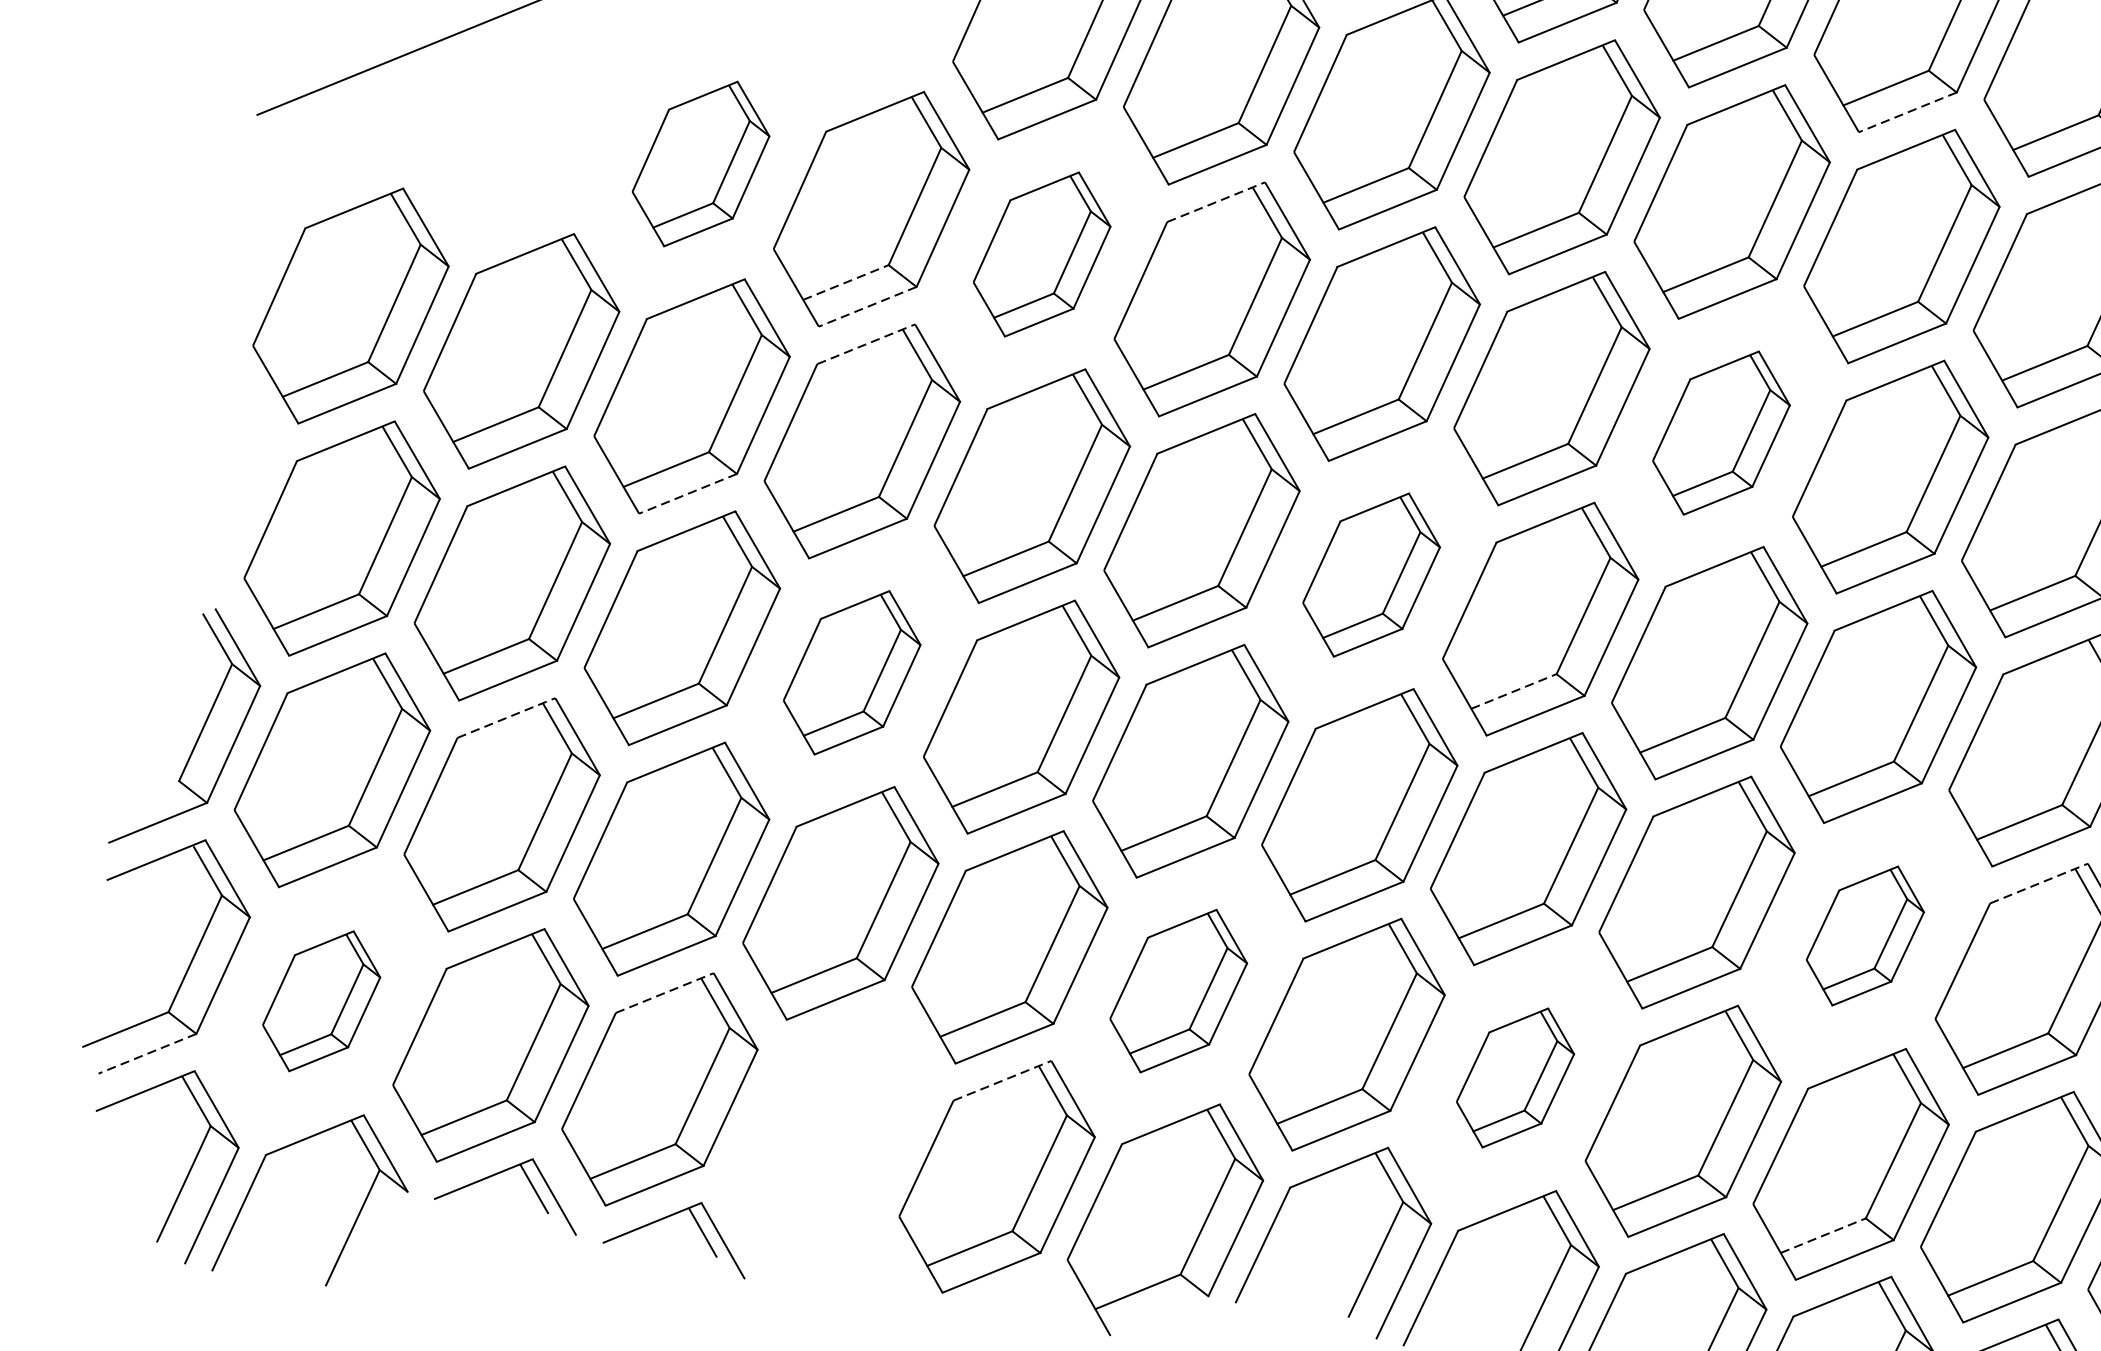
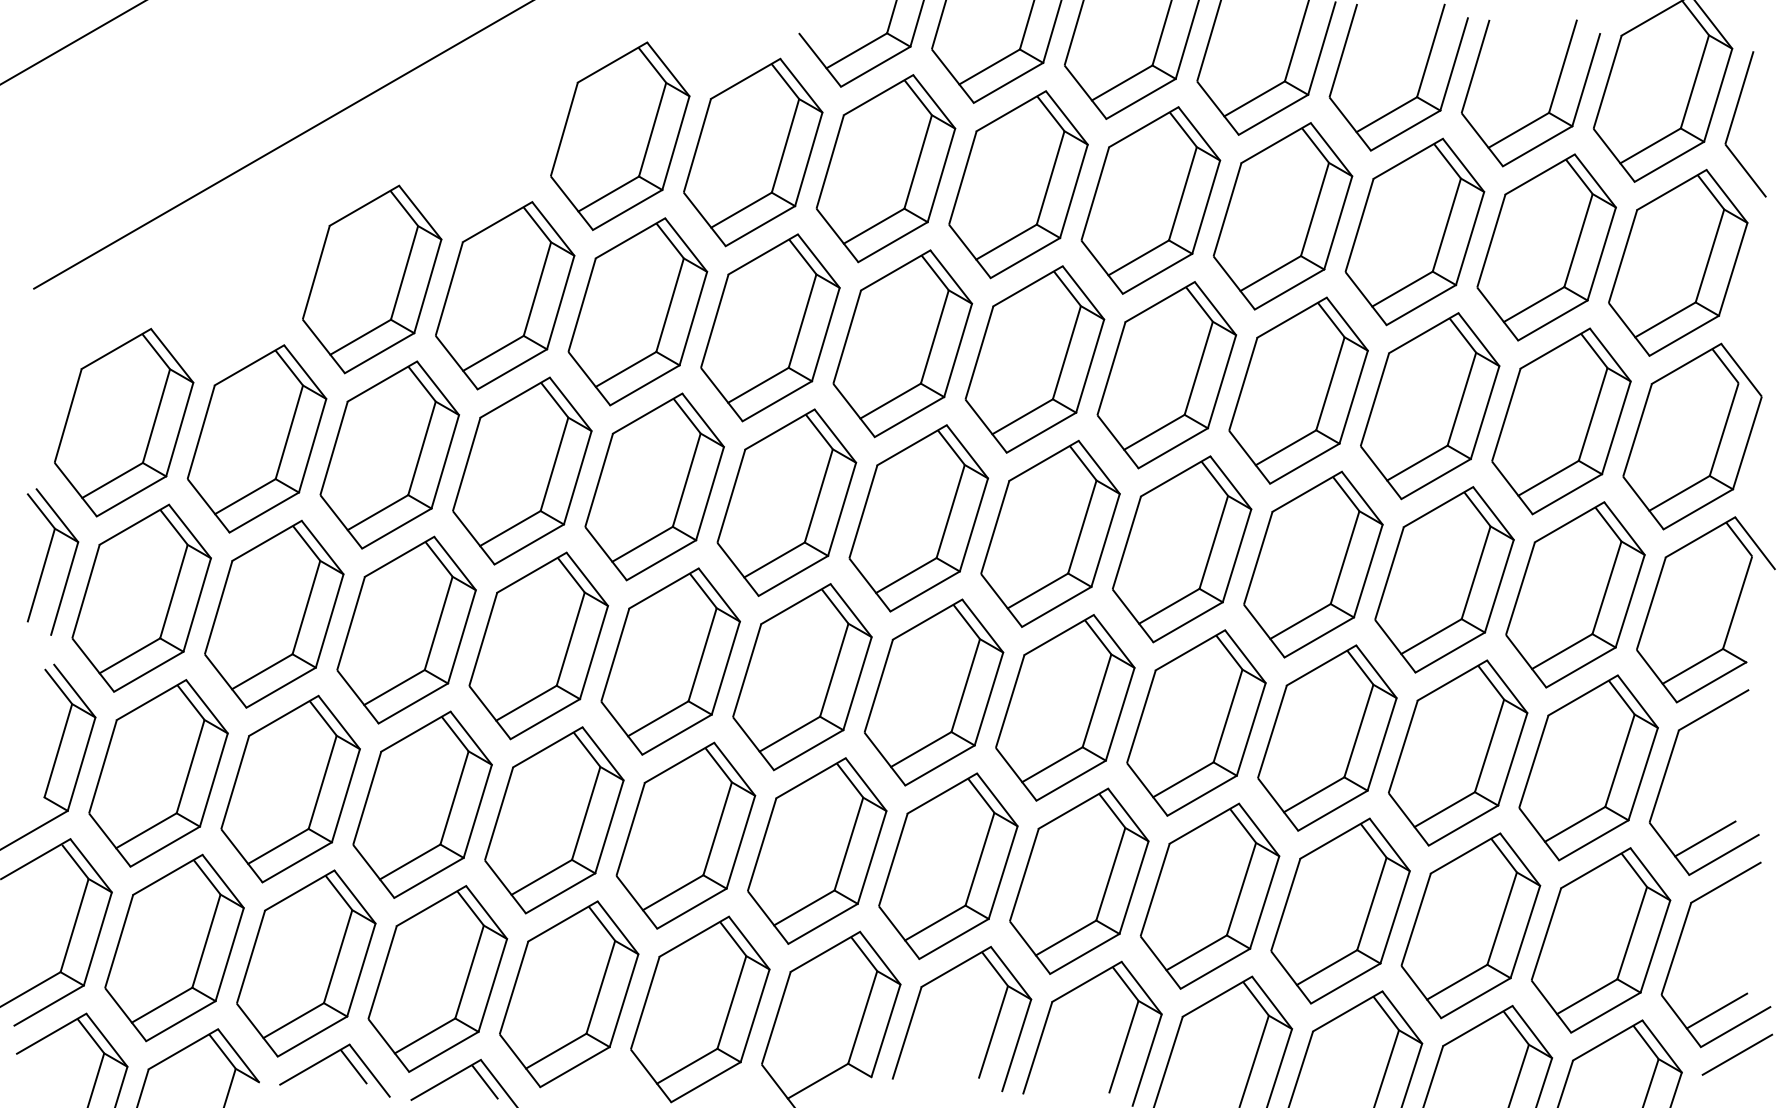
line: (1907, 113) -> (1273, 115), dashed -> solid
part: (701, 164) -> (372, 279), size x1.43
line: (1216, 202) -> (763, 254), dashed -> solid
part: (1041, 253) -> (637, 311), size x1.43
line: (845, 282) -> (493, 353), dashed -> solid
line: (866, 306) -> (511, 369), dashed -> solid
line: (866, 344) -> (515, 397), dashed -> solid
part: (1720, 433) -> (1166, 375), size x1.43
part: (232, 474) -> (52, 561), added
line: (687, 493) -> (396, 528), dashed -> solid
part: (1371, 575) -> (918, 518), size x1.43
part: (851, 672) -> (538, 645), size x1.43
line: (1513, 690) -> (1037, 590), dashed -> solid
line: (507, 717) -> (284, 715), dashed -> solid
line: (2039, 883) -> (1452, 680), dashed -> solid
part: (1865, 935) -> (1327, 737), size x1.67
part: (1179, 990) -> (817, 850), size x1.43
line: (664, 992) -> (431, 905), dashed -> solid
part: (321, 1000) -> (174, 947), size x1.67
line: (146, 1053) -> (48, 1005), dashed -> solid
part: (1515, 1077) -> (1079, 880), size x1.67
line: (1002, 1080) -> (694, 936), dashed -> solid
part: (829, 1133) -> (569, 994), added
line: (1823, 1235) -> (1327, 967), dashed -> solid

